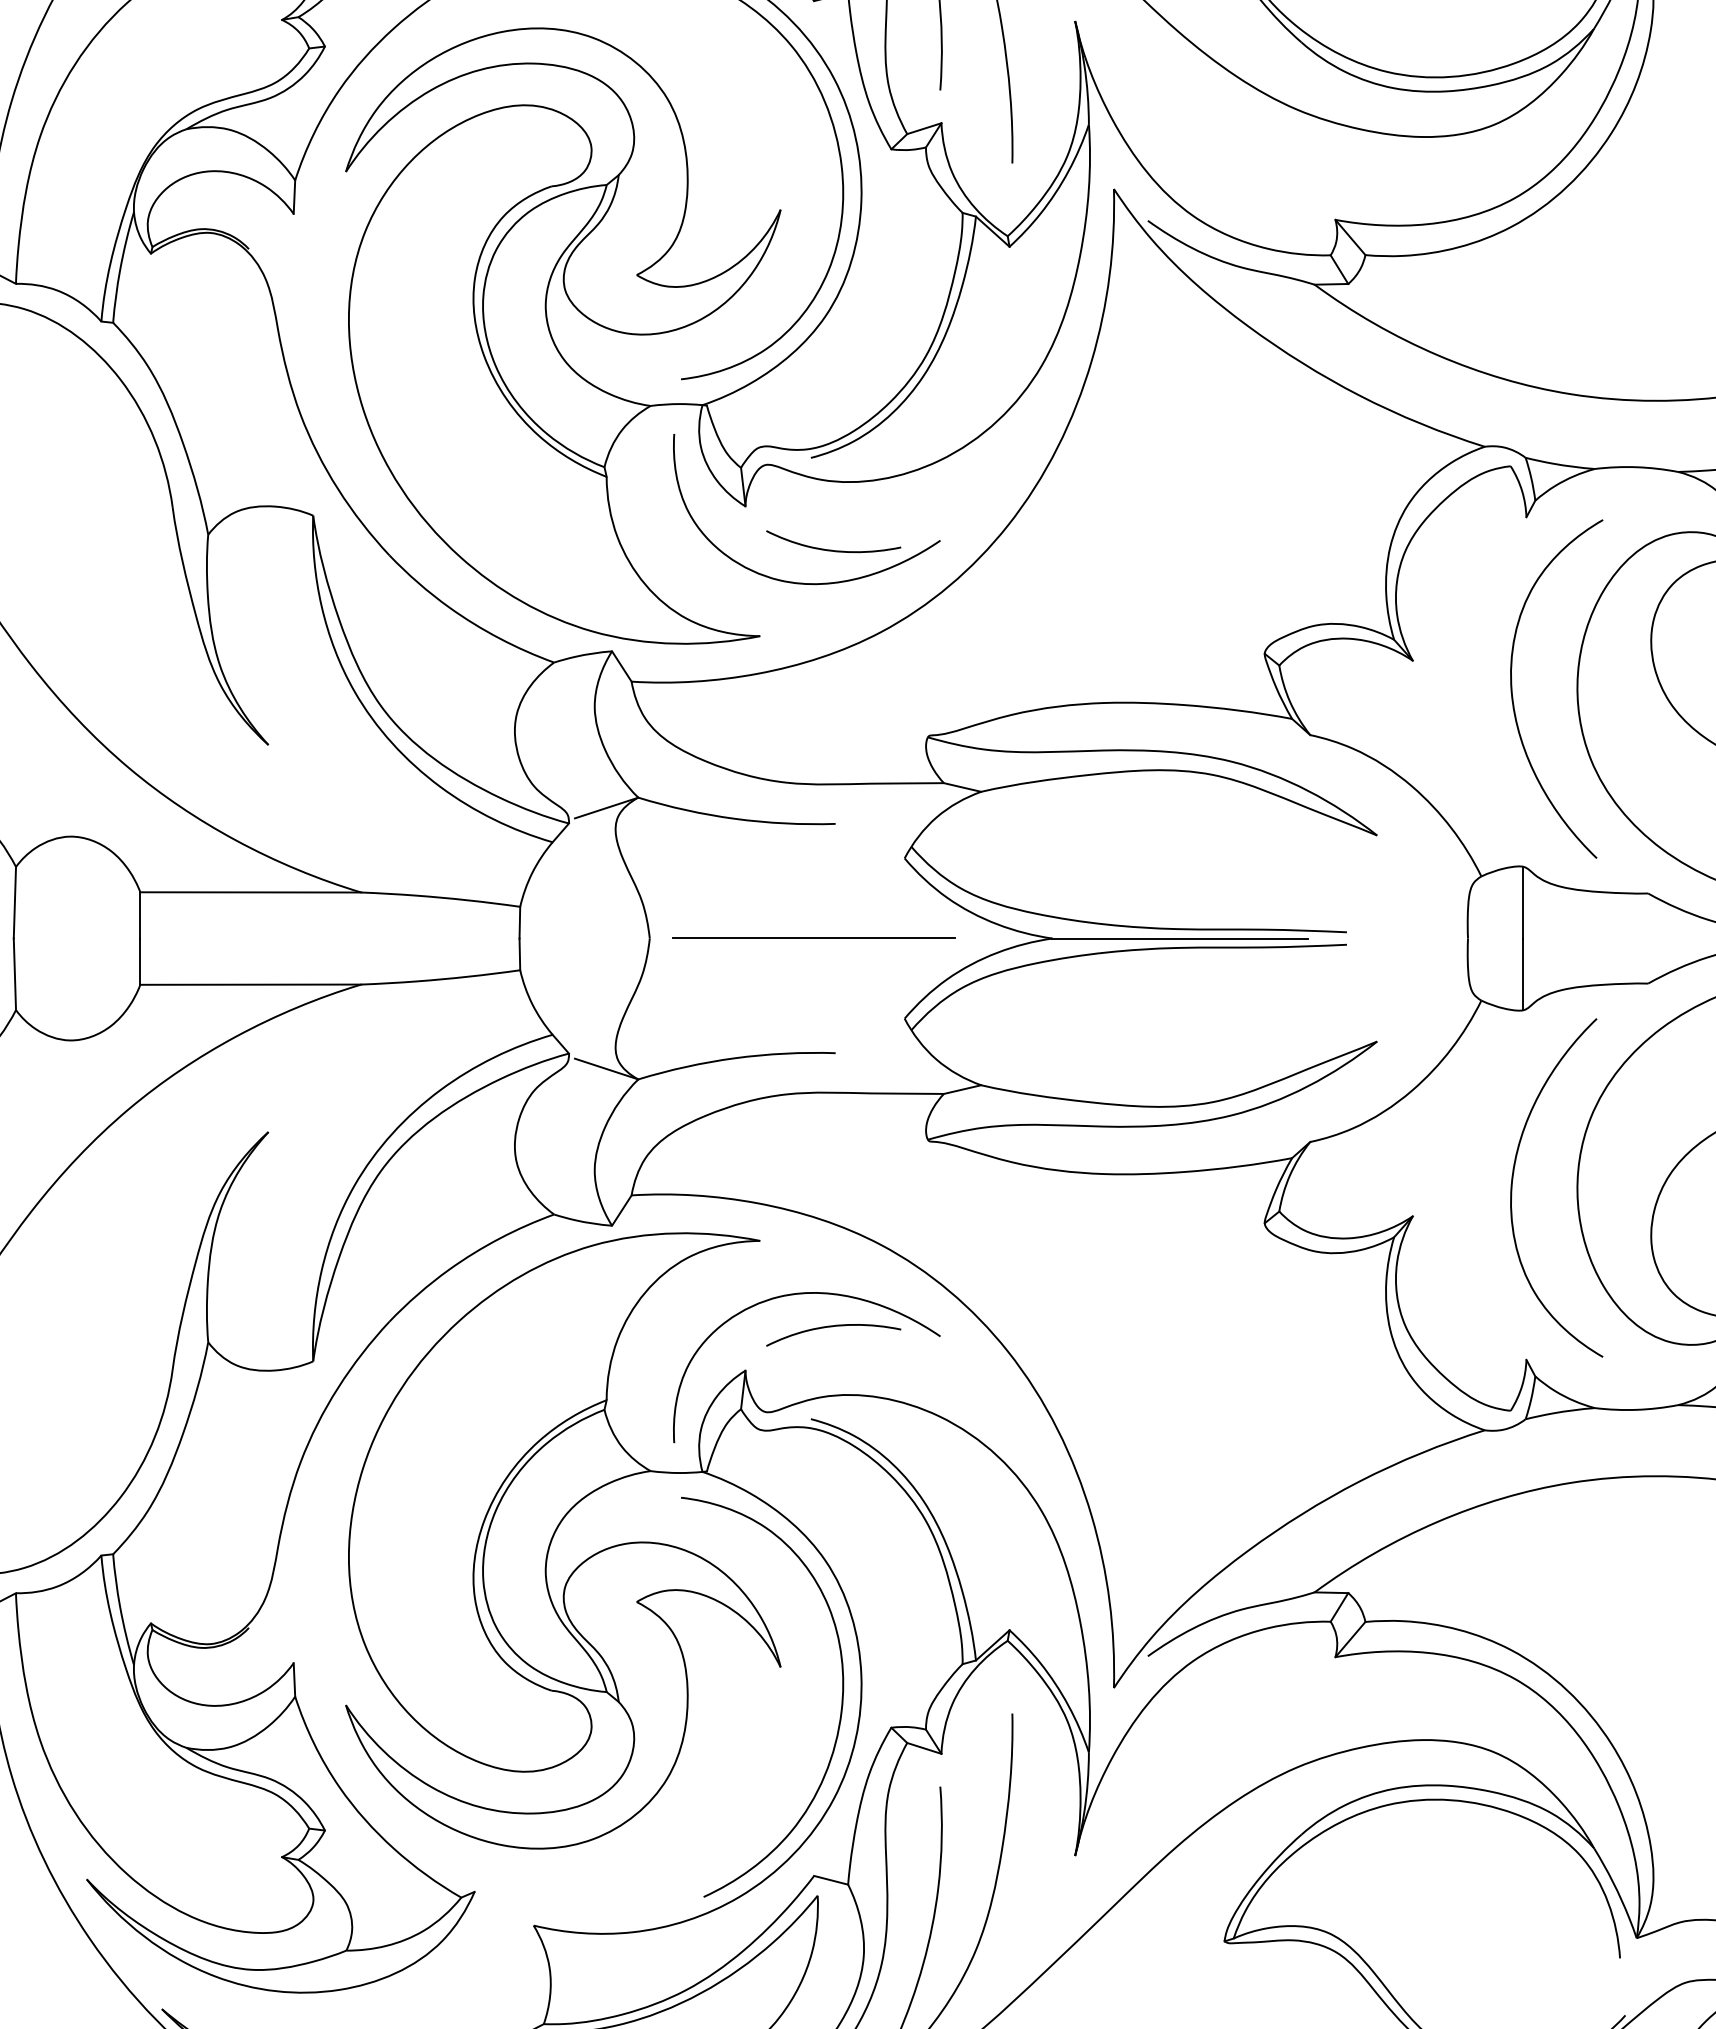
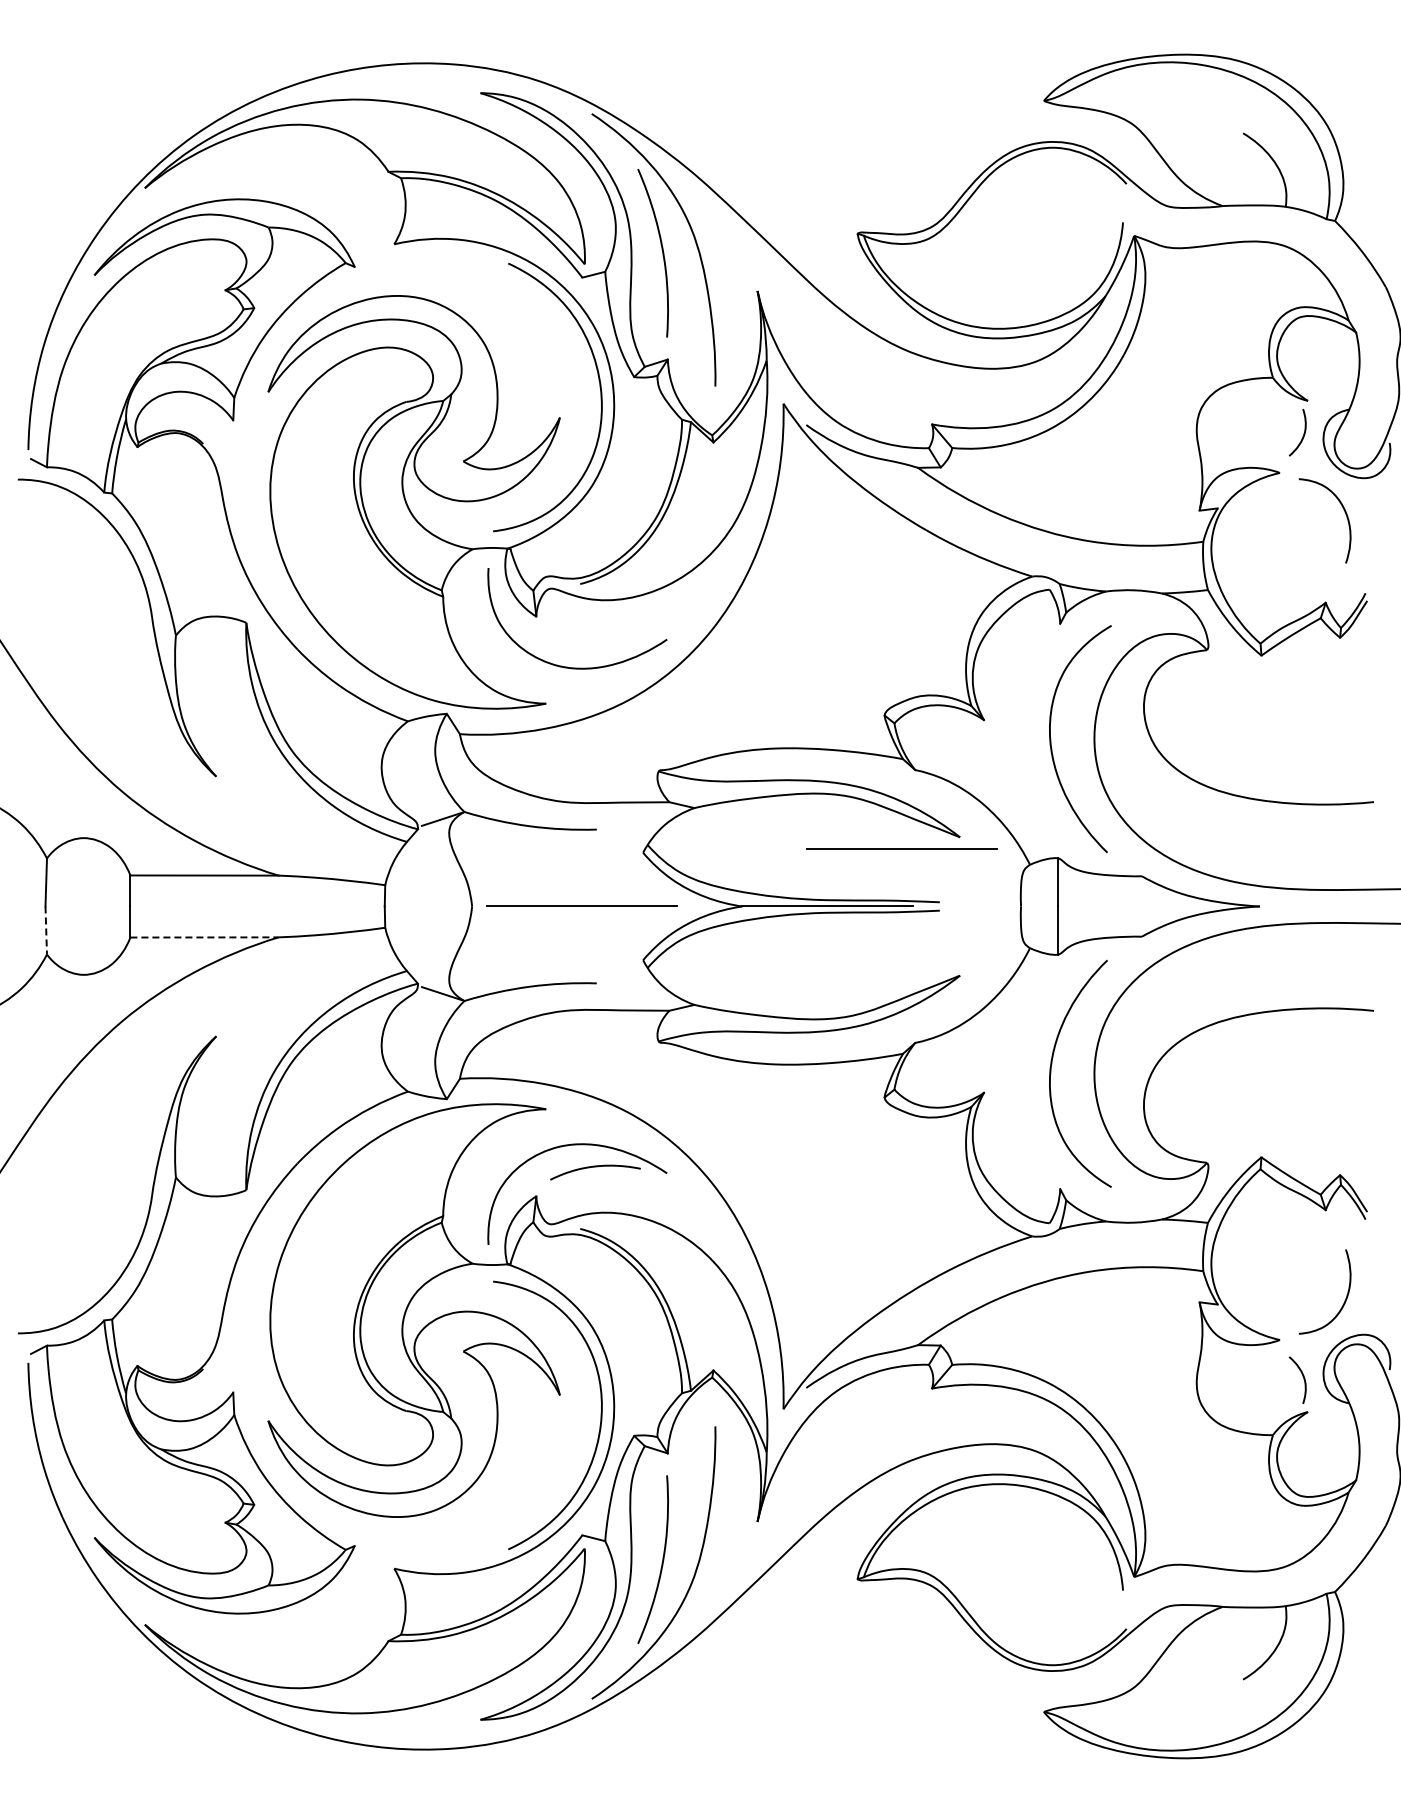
curve: (833, 549) -> (595, 645), removed
line: (1289, 852) -> (901, 848), added
line: (15, 975) -> (46, 931), solid -> dashed
line: (252, 984) -> (205, 937), solid -> dashed

